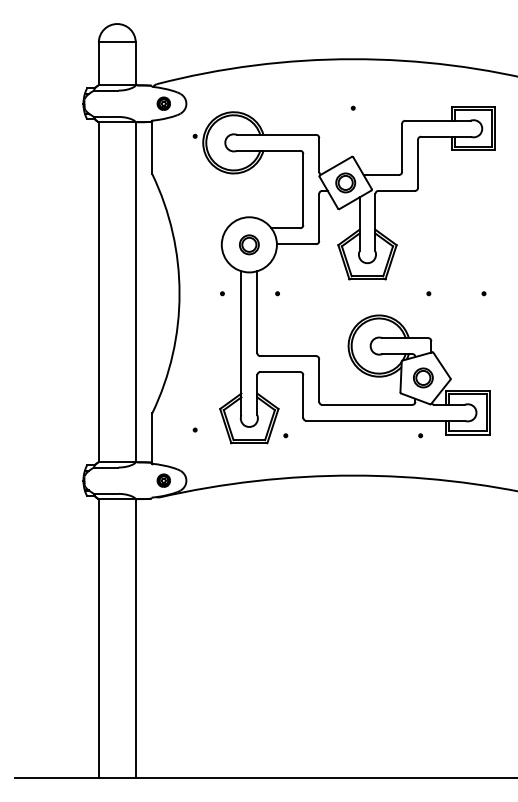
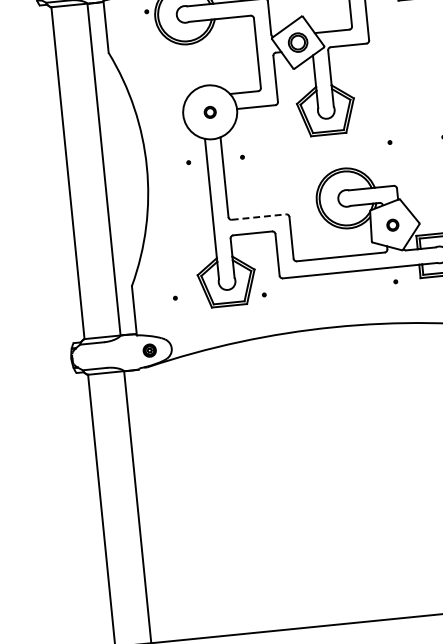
part: (249, 244) -> (210, 112), size x0.6
line: (288, 356) -> (259, 217), solid -> dashed
part: (423, 377) -> (392, 224), size x0.6

